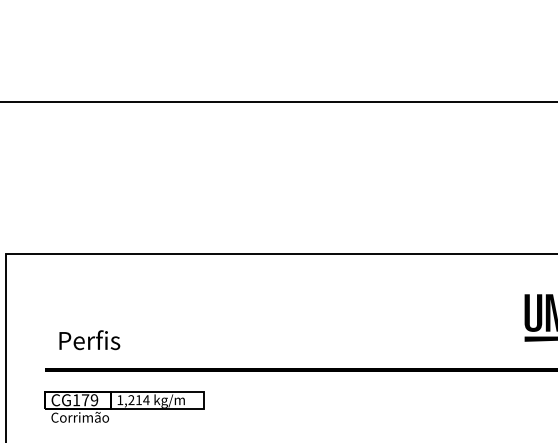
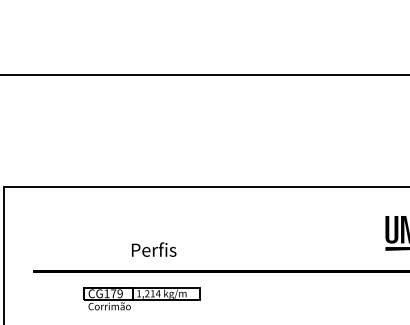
text: (89, 340) -> (153, 249), moved
part: (124, 406) -> (142, 298), moved

